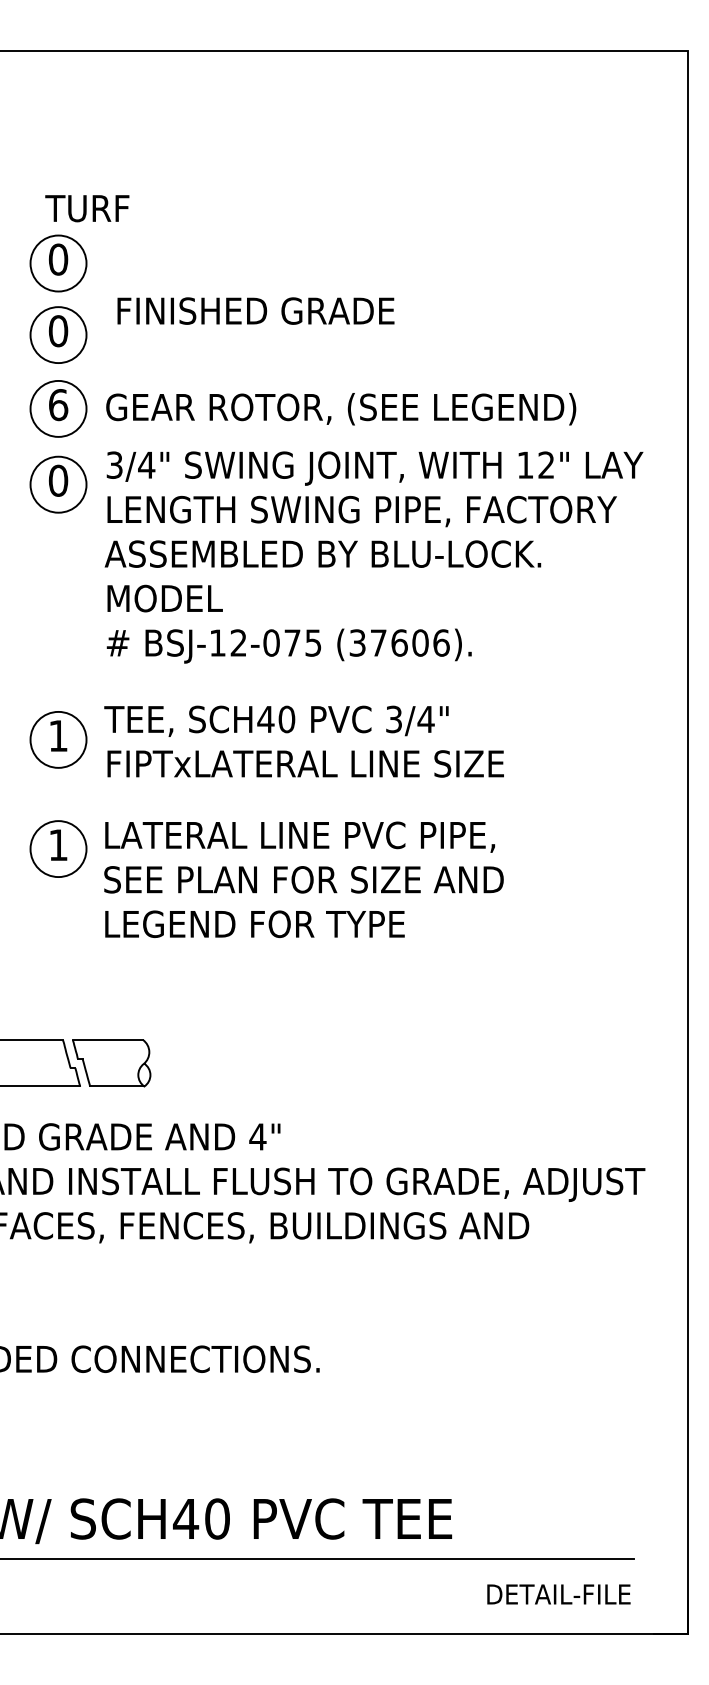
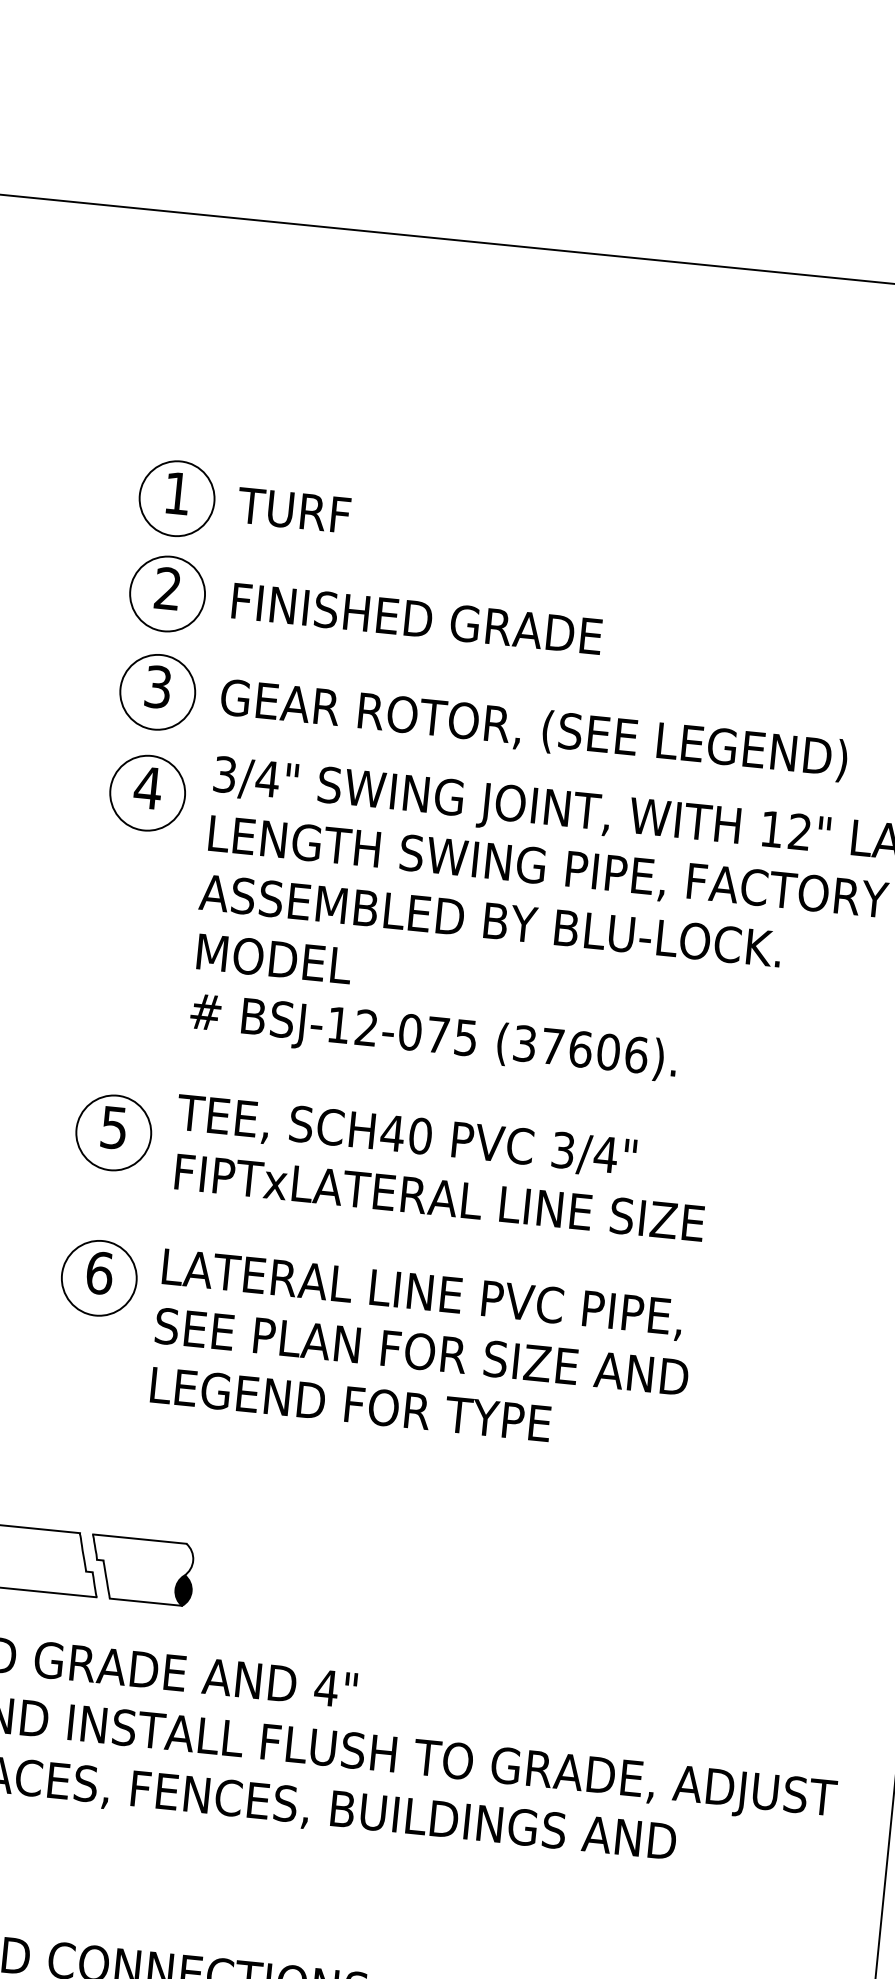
text: (87, 208) -> (294, 510), moved
text: (58, 259) -> (177, 493), 0 -> 1
text: (255, 310) -> (416, 618), moved
text: (58, 331) -> (168, 589), 0 -> 2
text: (58, 405) -> (158, 687), 6 -> 3
text: (58, 480) -> (148, 787), 0 -> 4
text: (58, 736) -> (114, 1128), 1 -> 5
text: (58, 845) -> (99, 1273), 1 -> 6
fill: (144, 1074) -> (183, 1589), added

